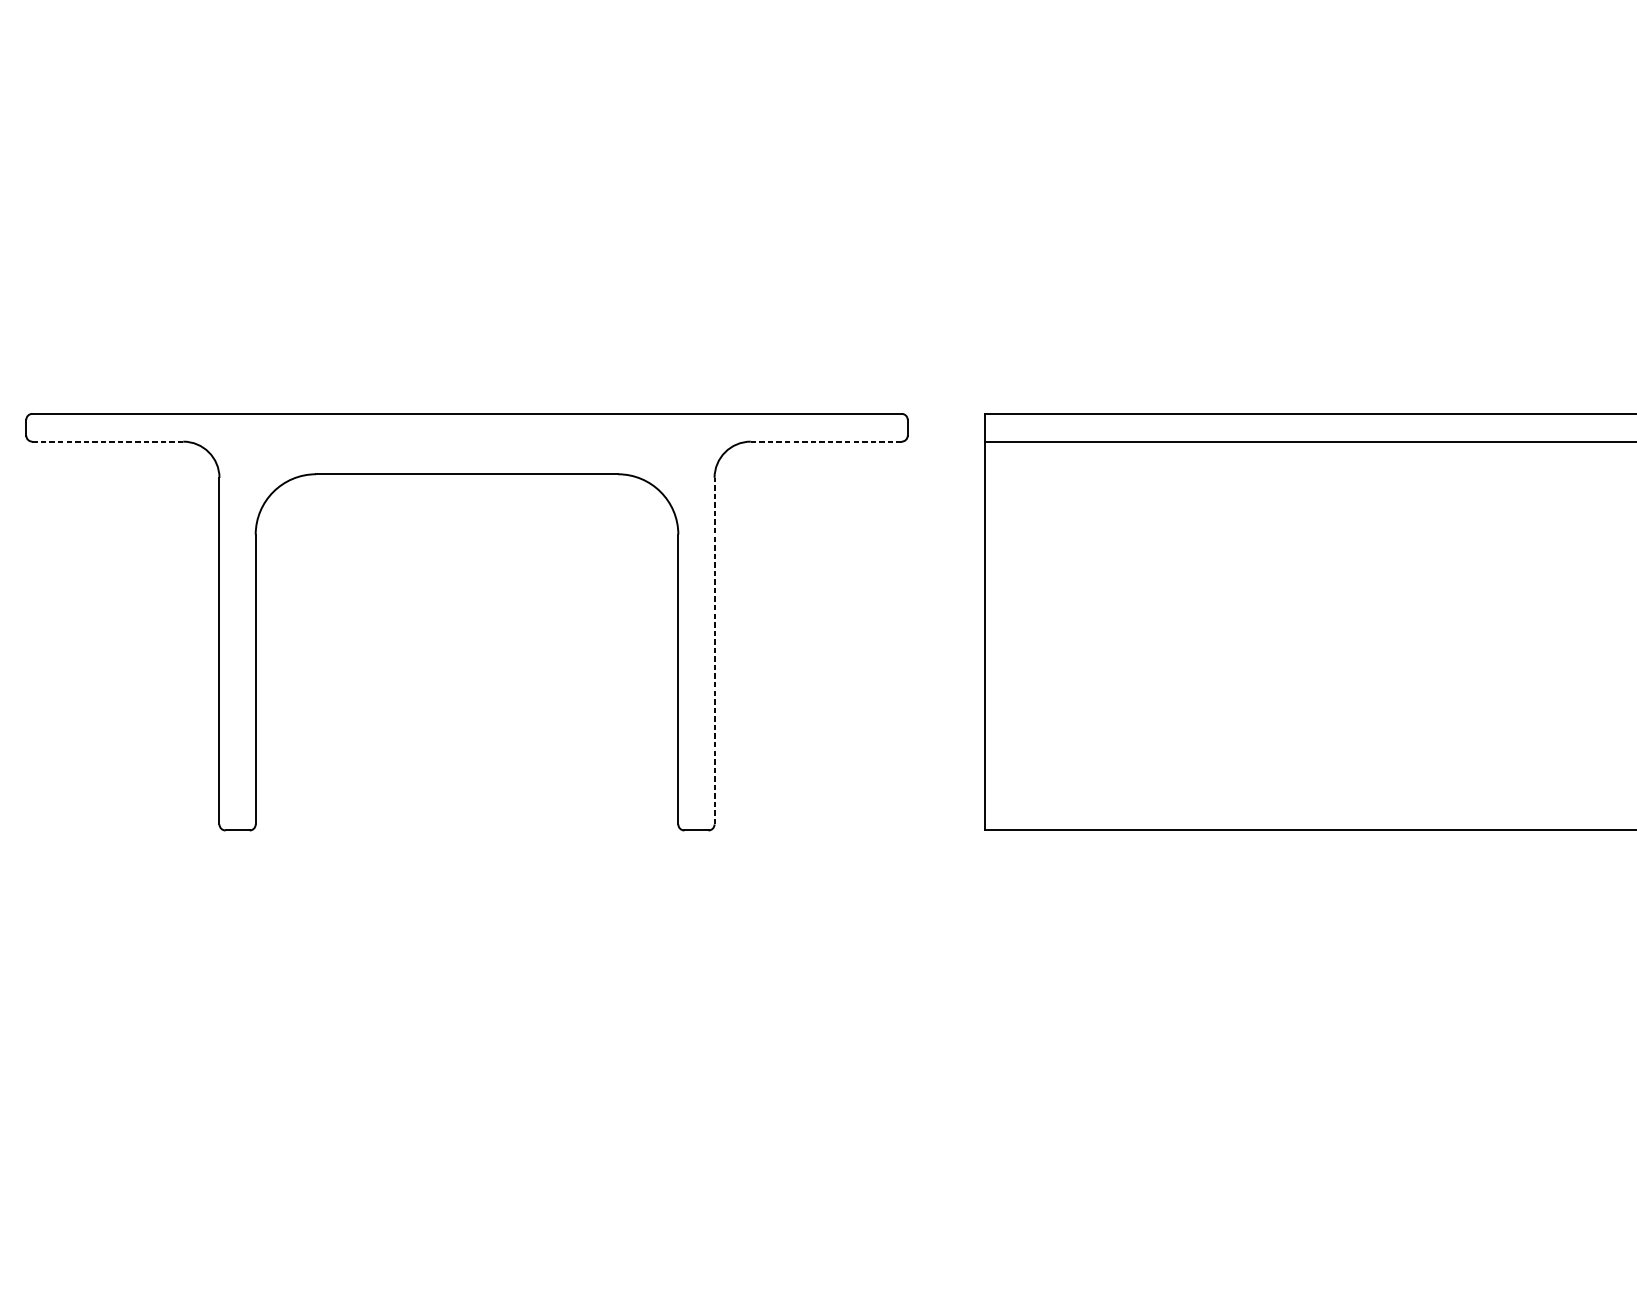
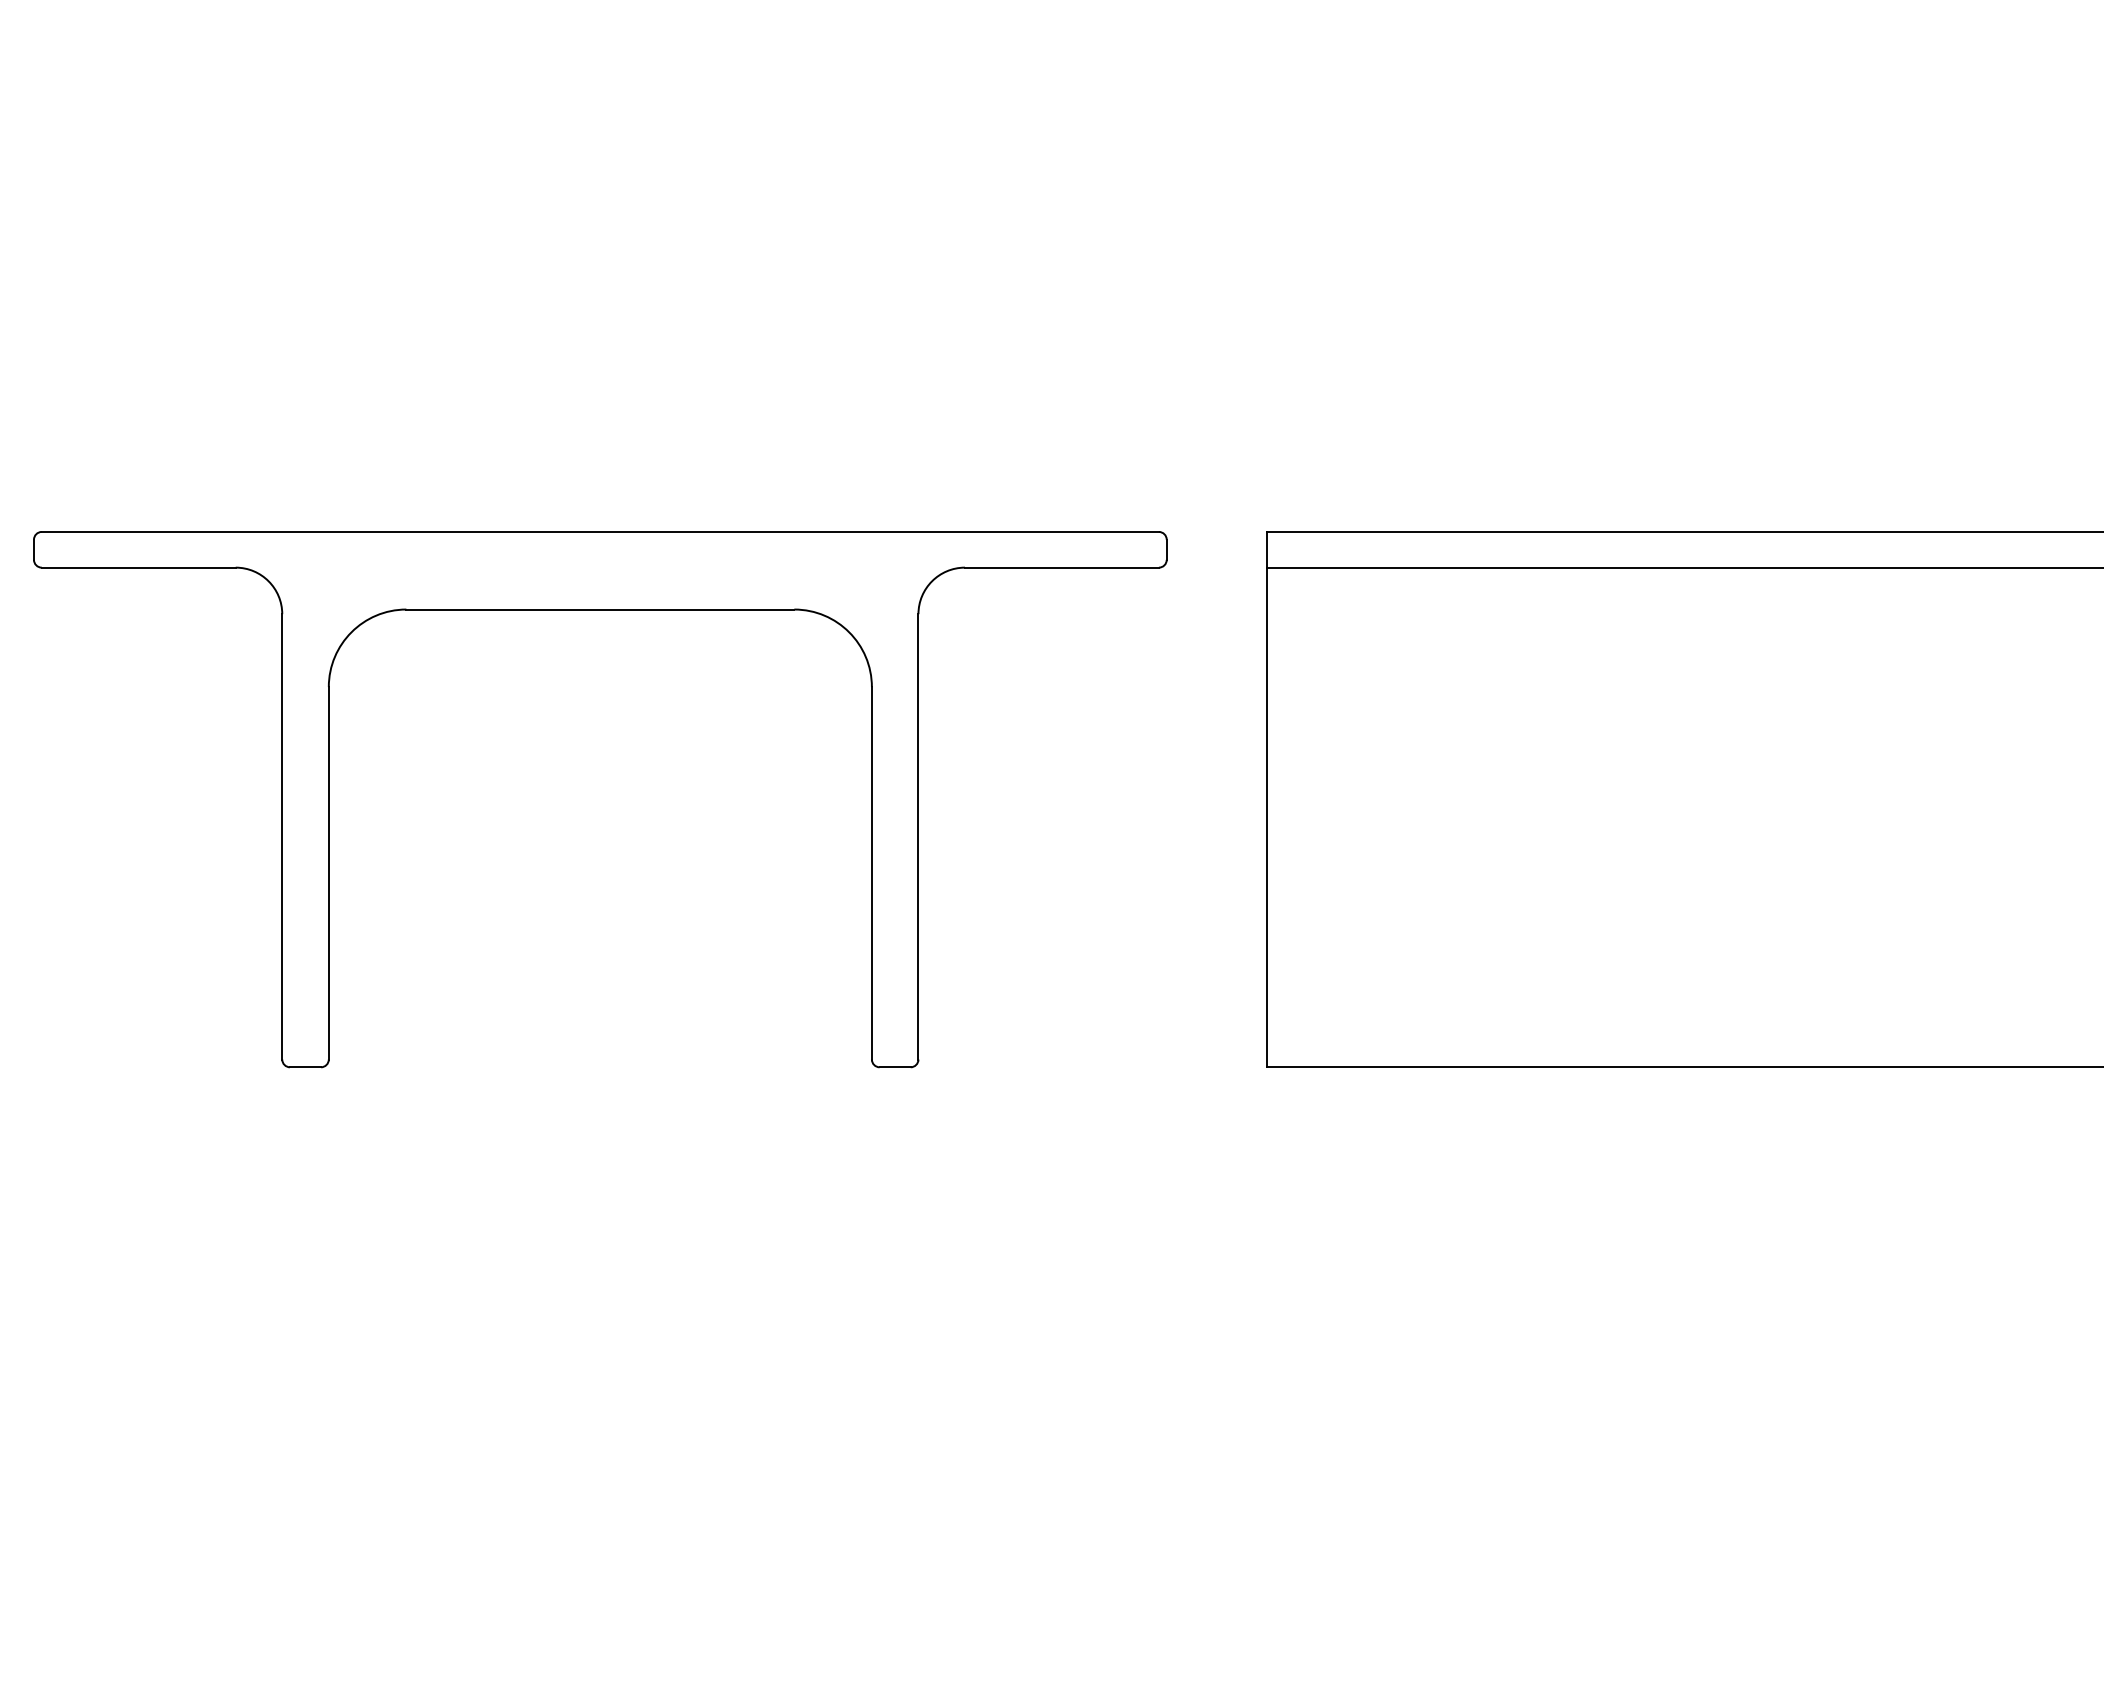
line: (107, 441) -> (138, 567), dashed -> solid
line: (825, 441) -> (1061, 567), dashed -> solid
line: (714, 650) -> (918, 836), dashed -> solid

